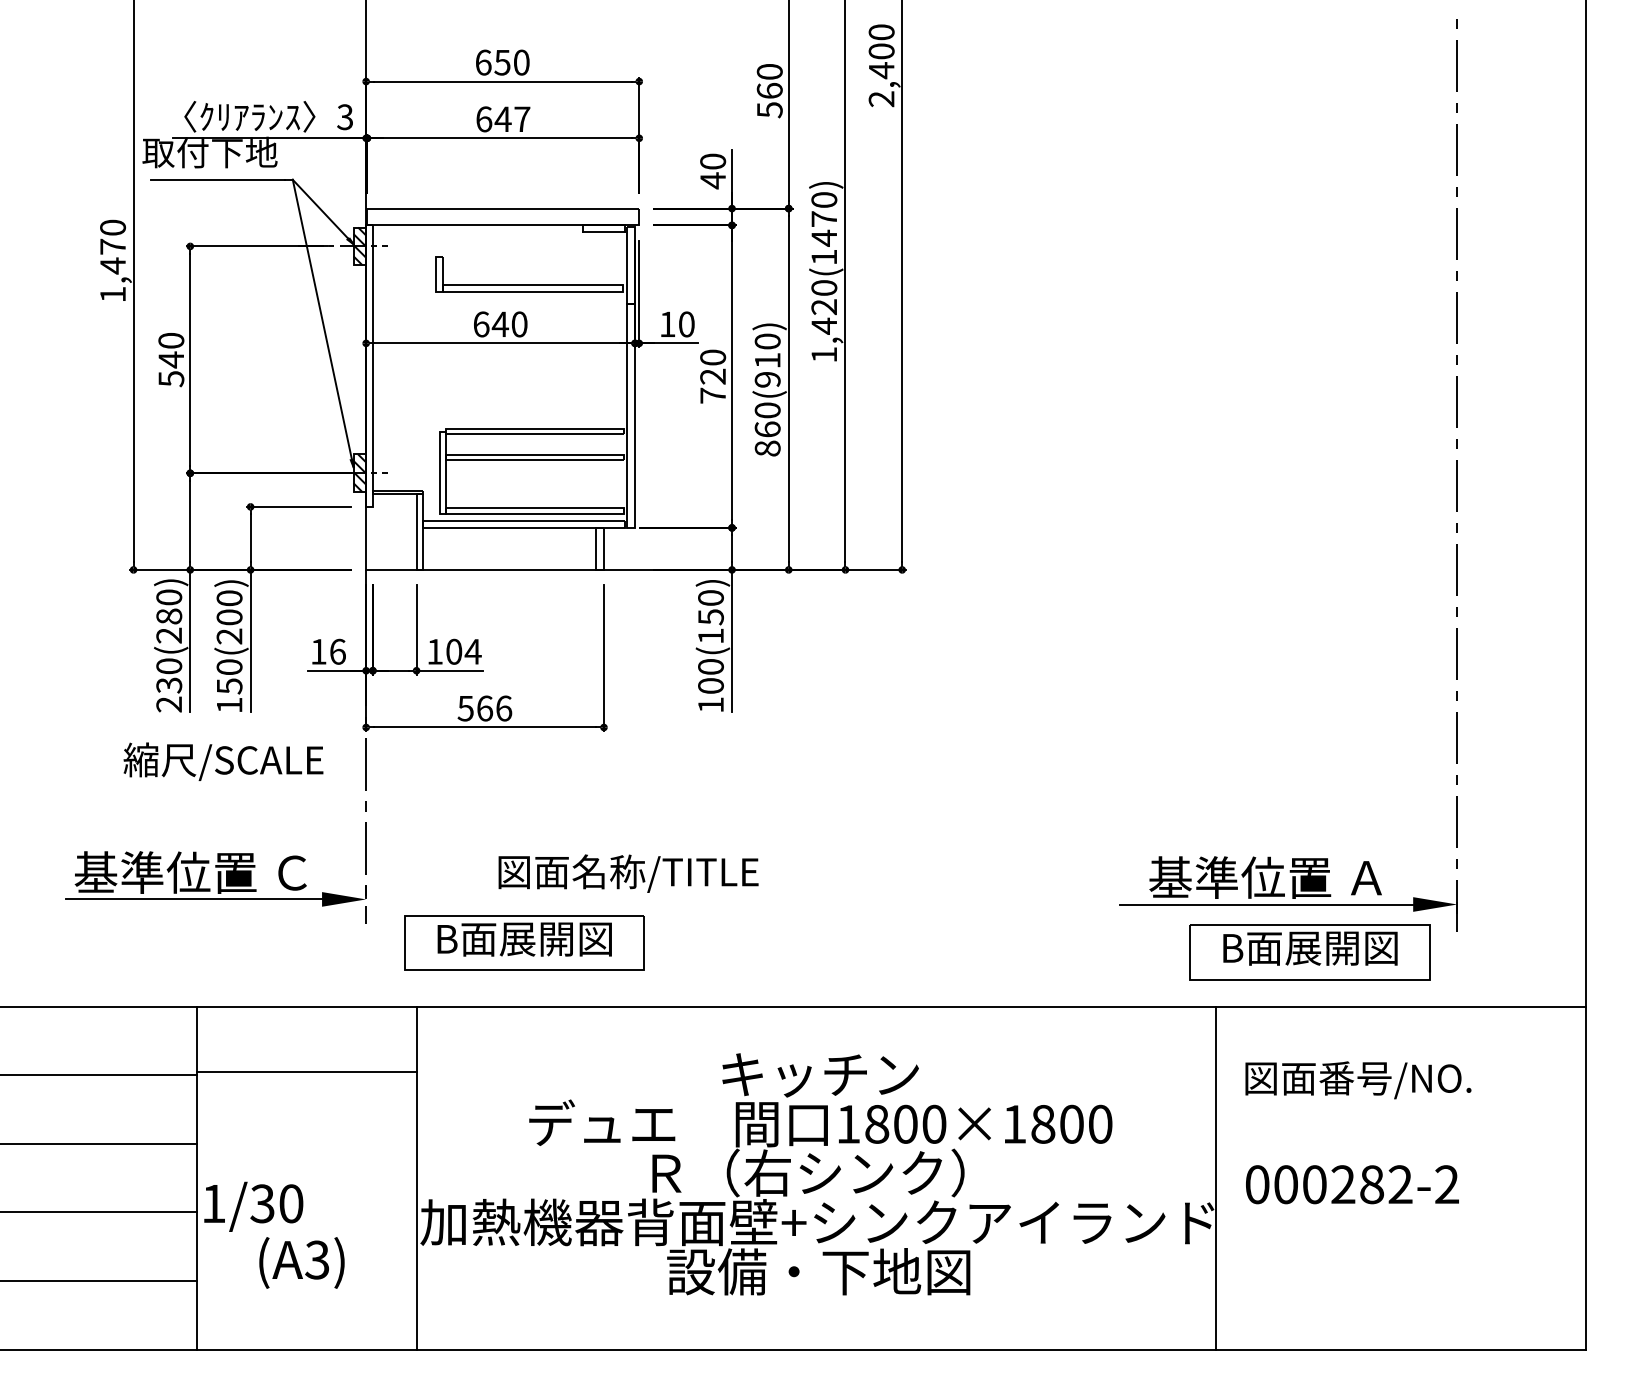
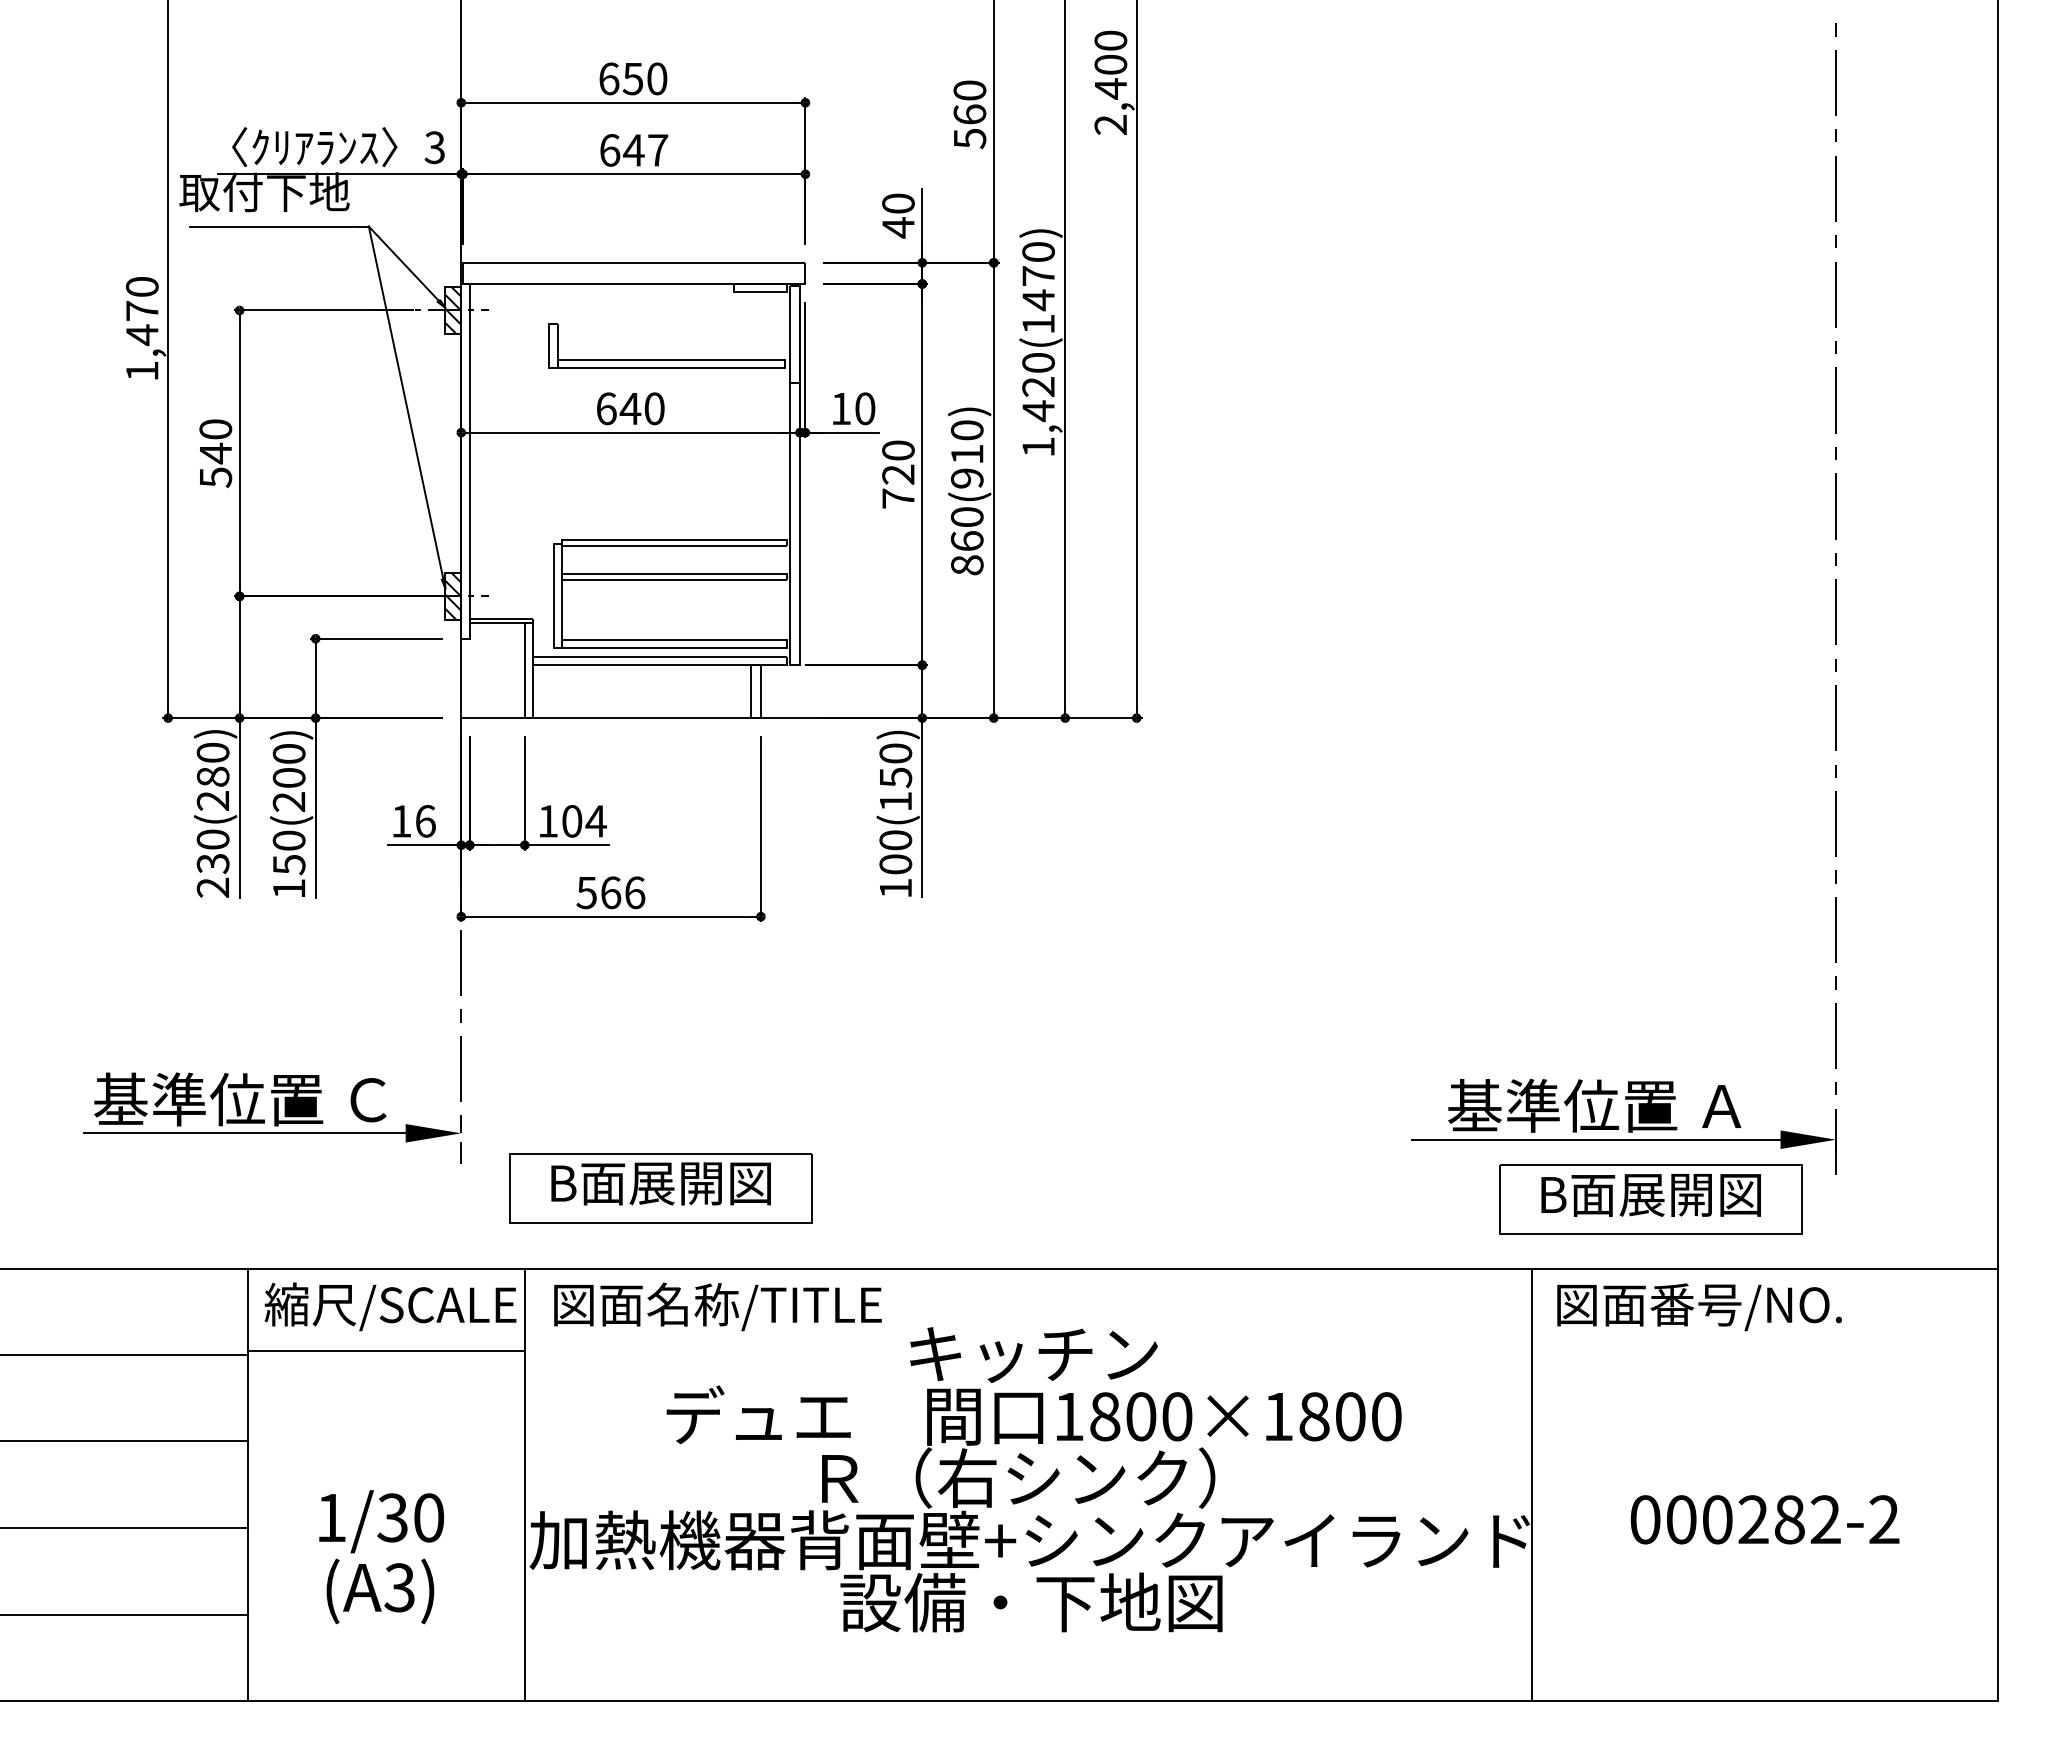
text: (223, 761) -> (390, 1306), moved
text: (628, 873) -> (717, 1306), moved
text: (1358, 1080) -> (1699, 1307), moved
text: (1351, 1184) -> (1764, 1519), moved
text: (253, 1206) -> (381, 1521), moved

